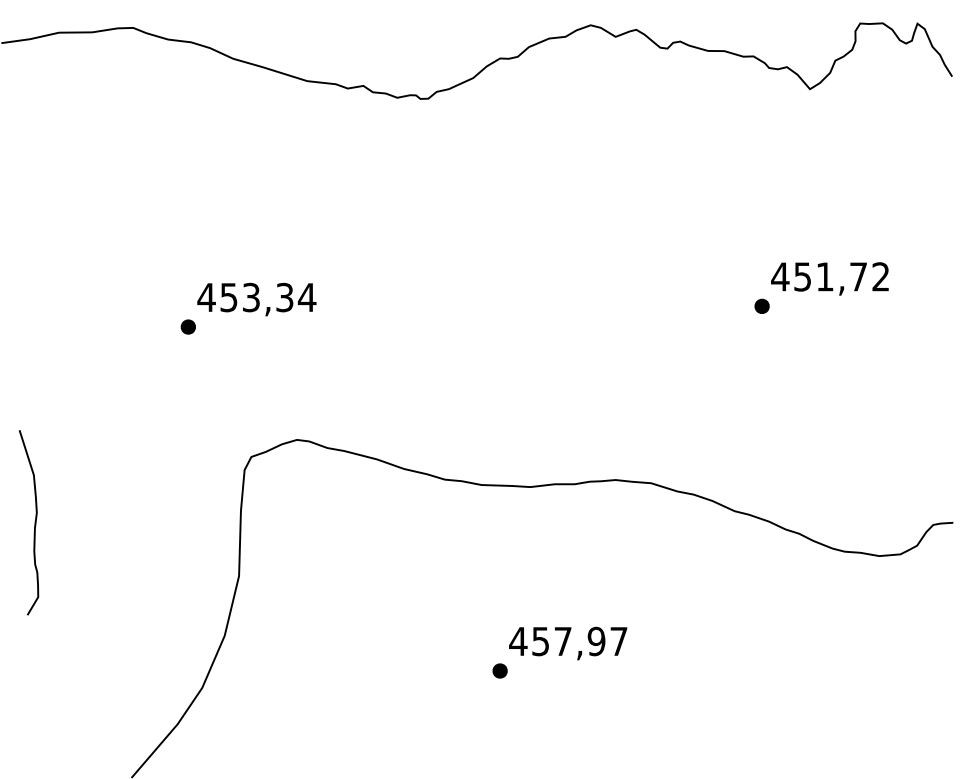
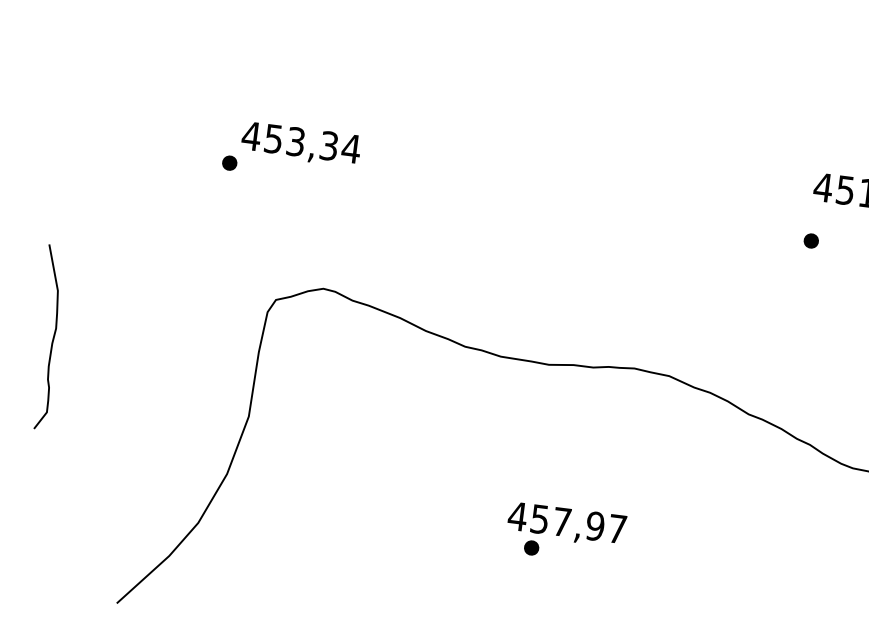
part: (761, 305) -> (810, 240), moved
part: (499, 670) -> (531, 547), moved

